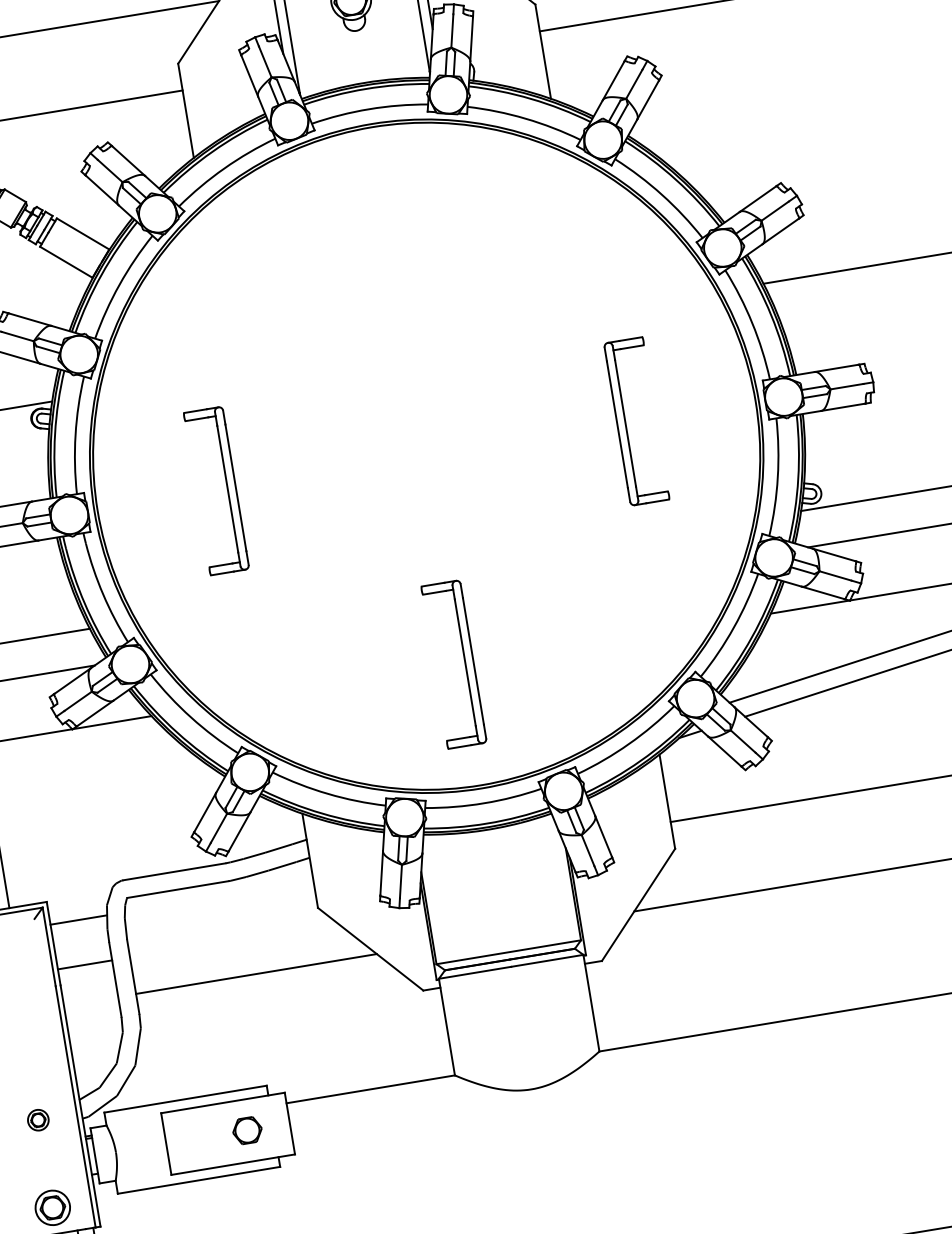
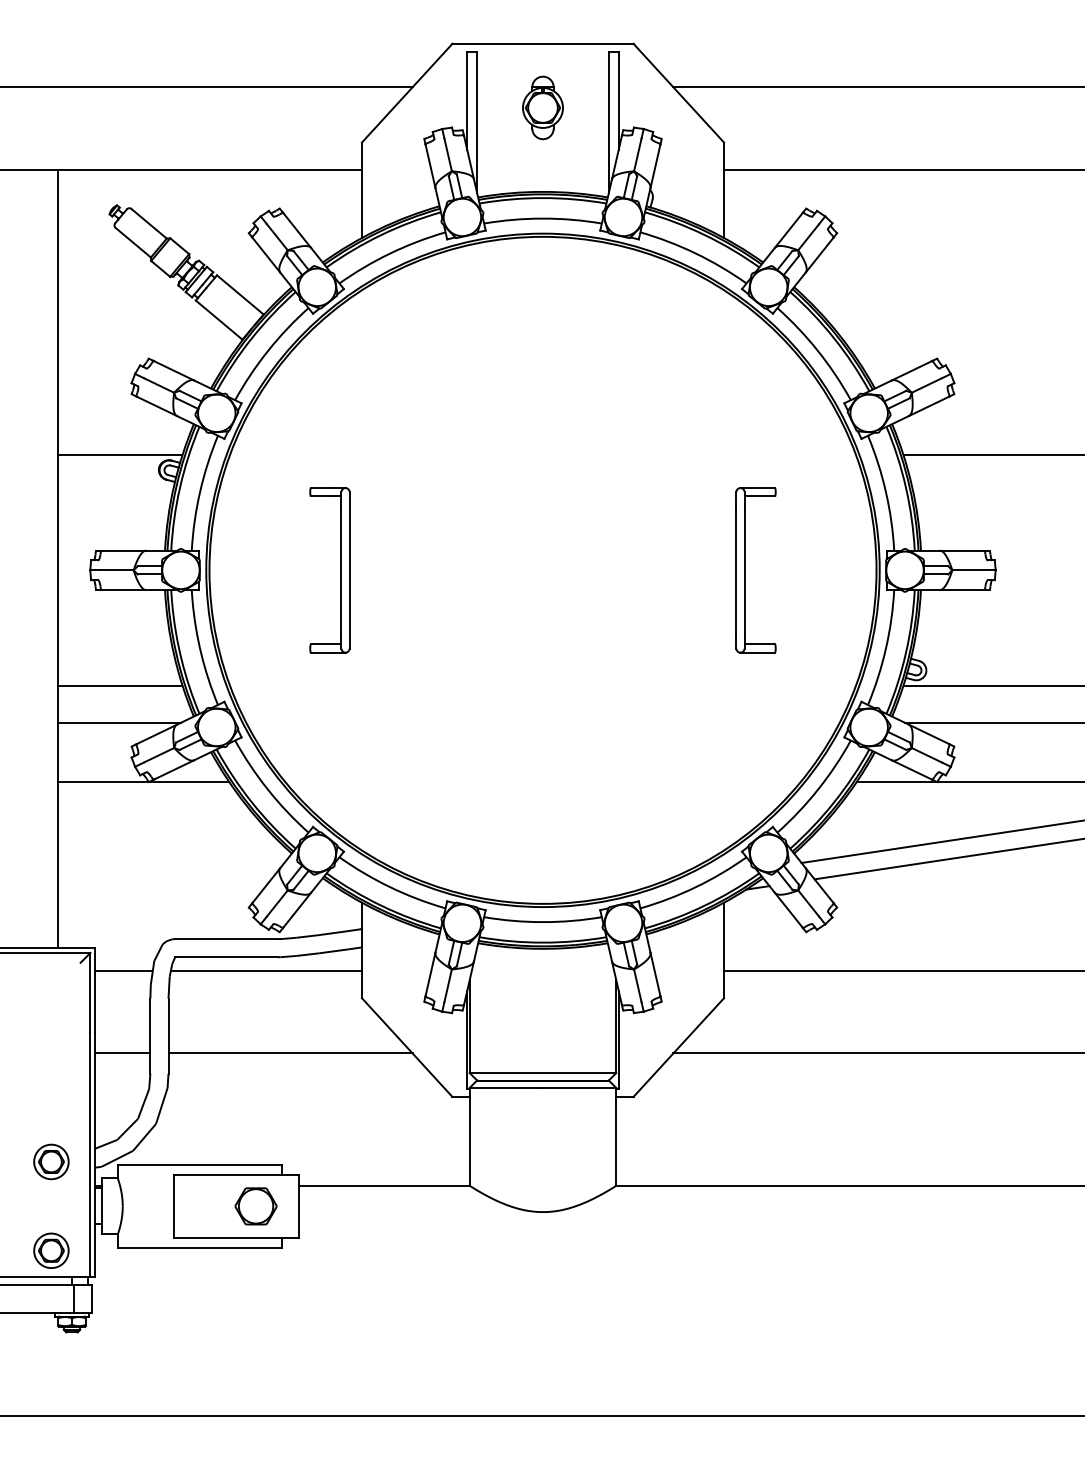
part: (464, 663) -> (546, 780), removed
line: (219, 897) -> (266, 971), added
line: (84, 965) -> (122, 1053), moved
part: (38, 1119) -> (51, 1161), size x1.67
part: (246, 1130) -> (255, 1206), size x1.43

